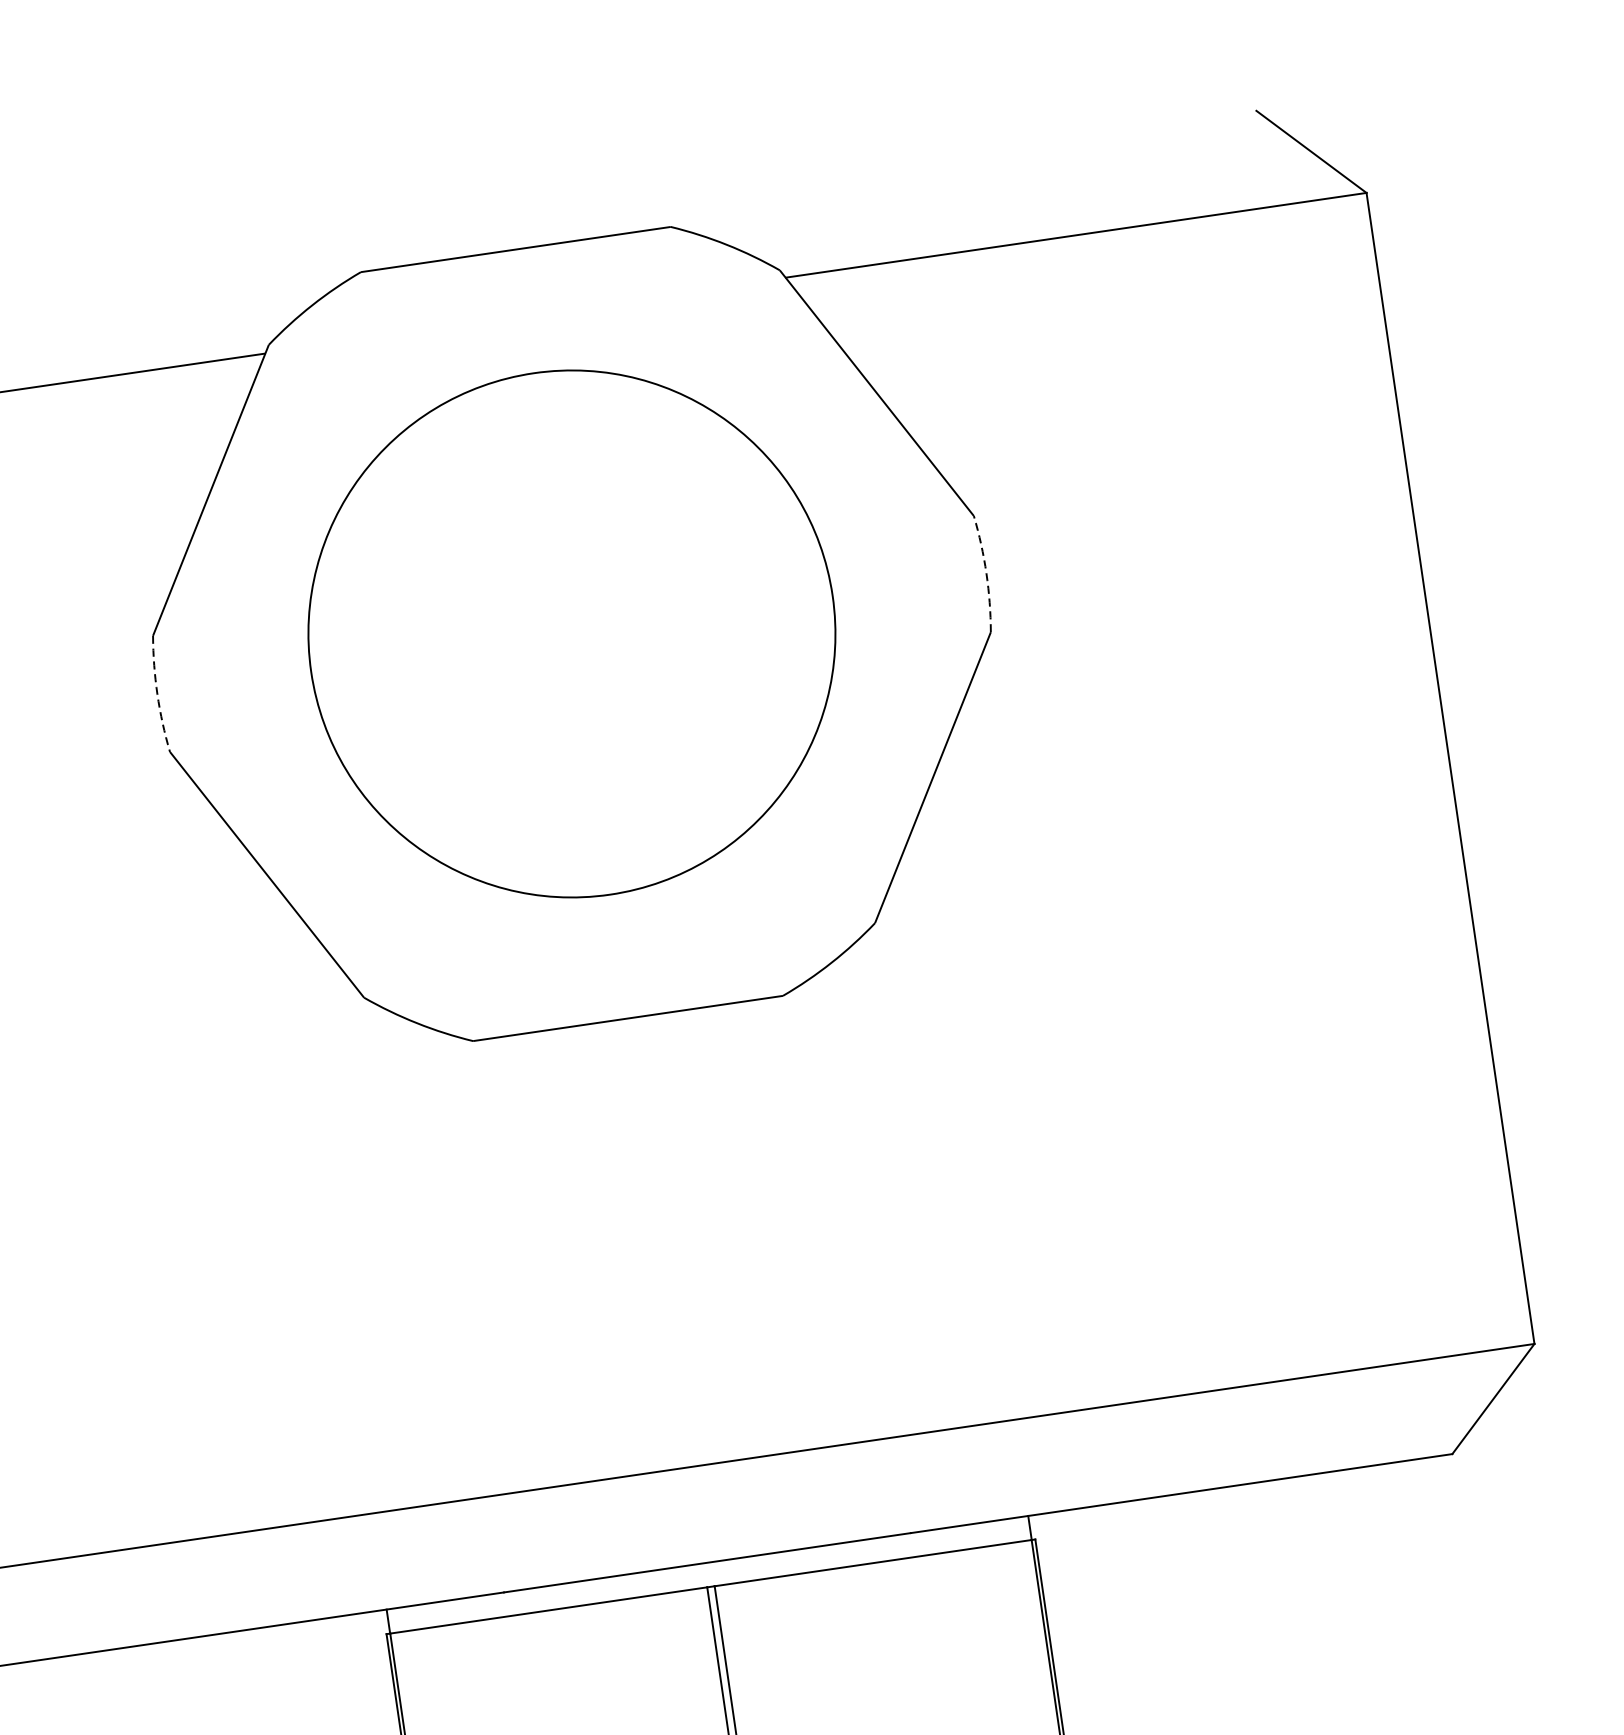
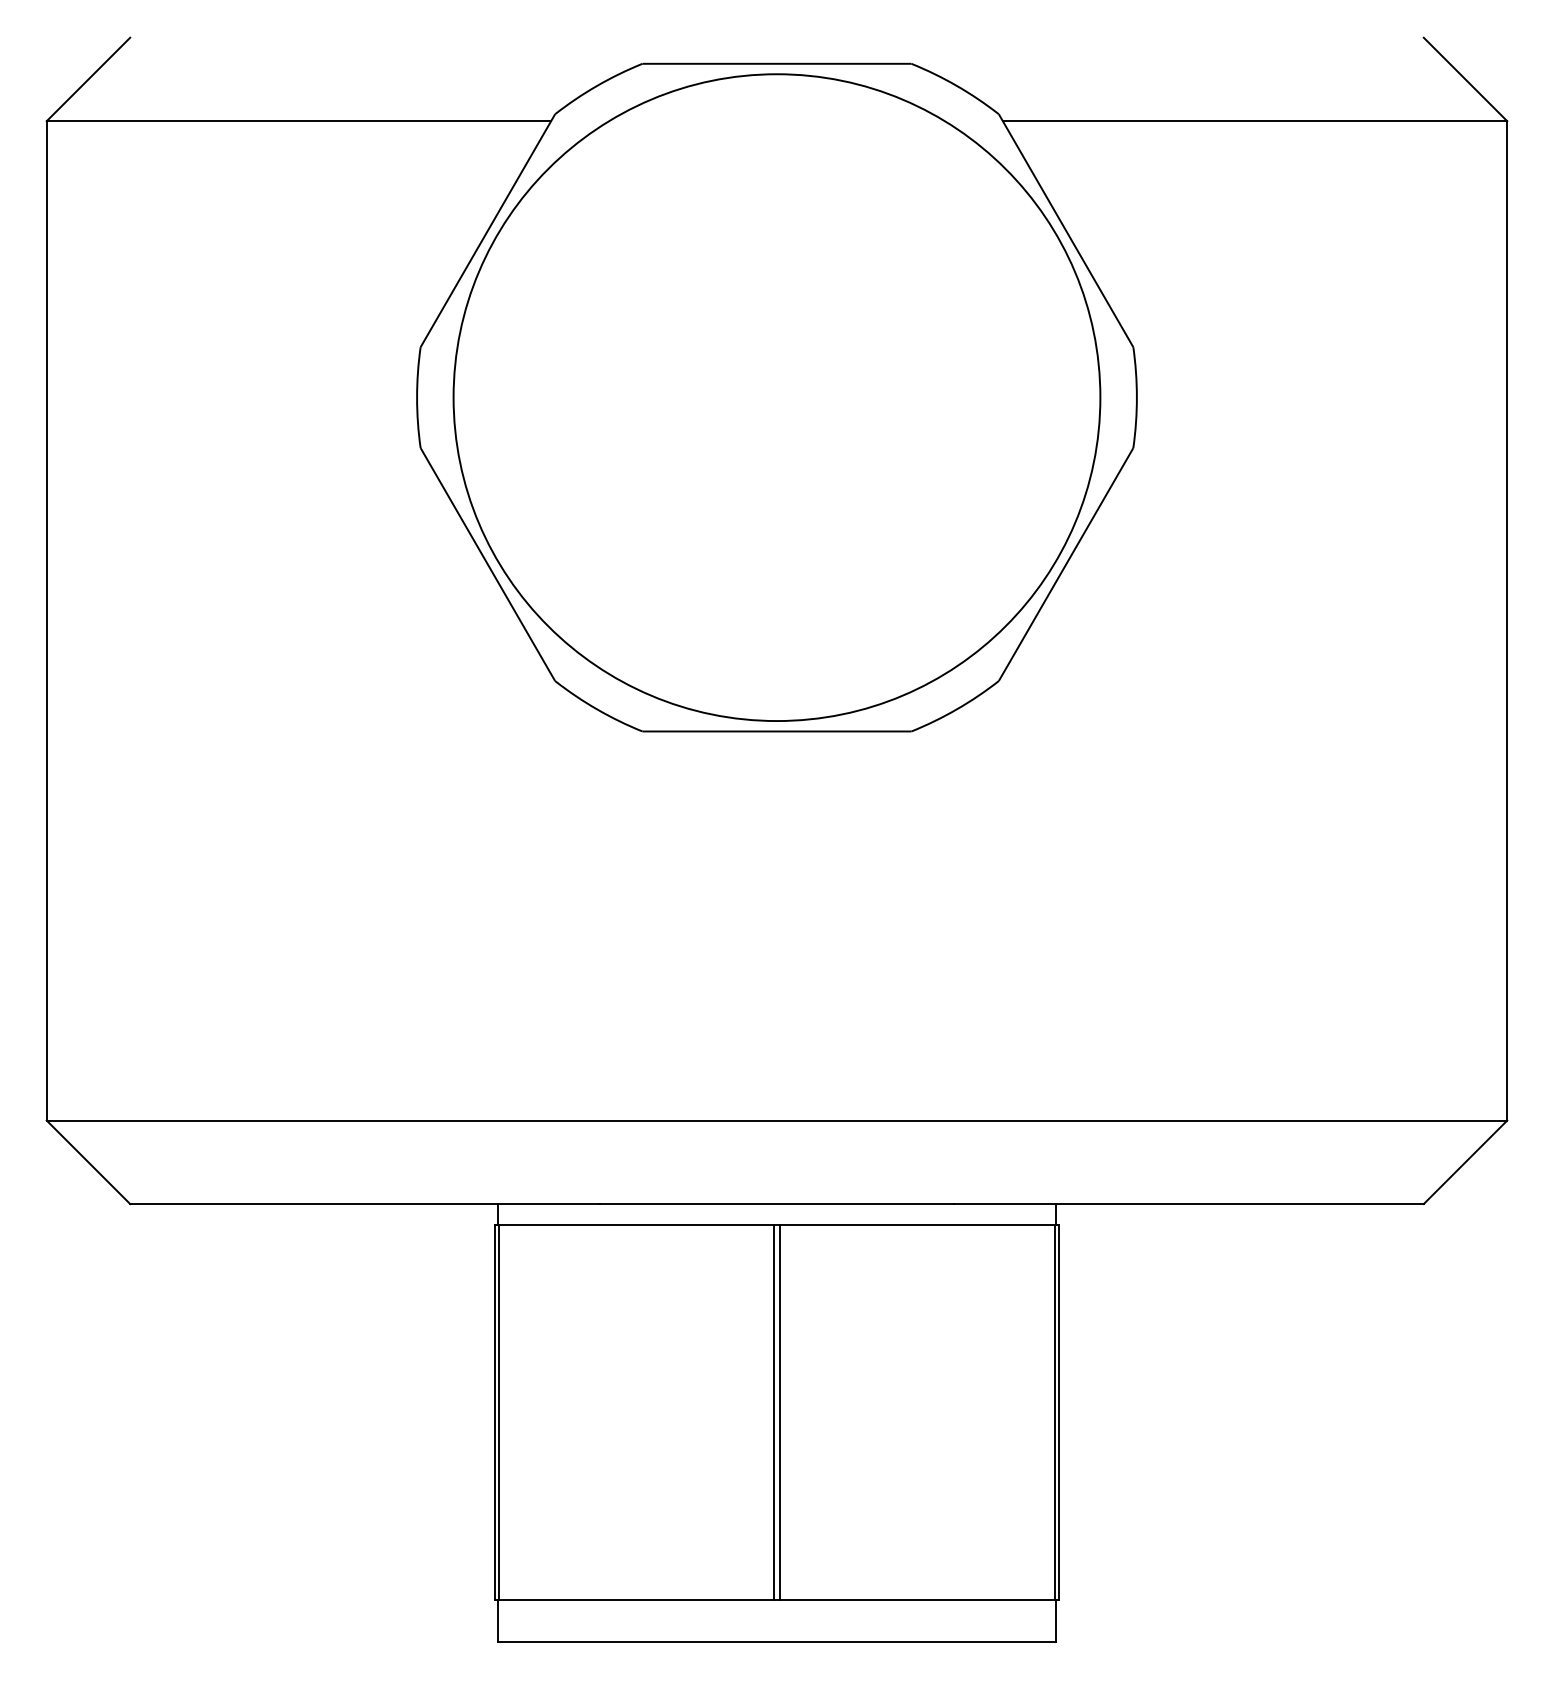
arc: (985, 573) -> (1136, 397), dashed -> solid
circle: (571, 633) -> (776, 397), size x1.43
arc: (157, 694) -> (417, 397), dashed -> solid

